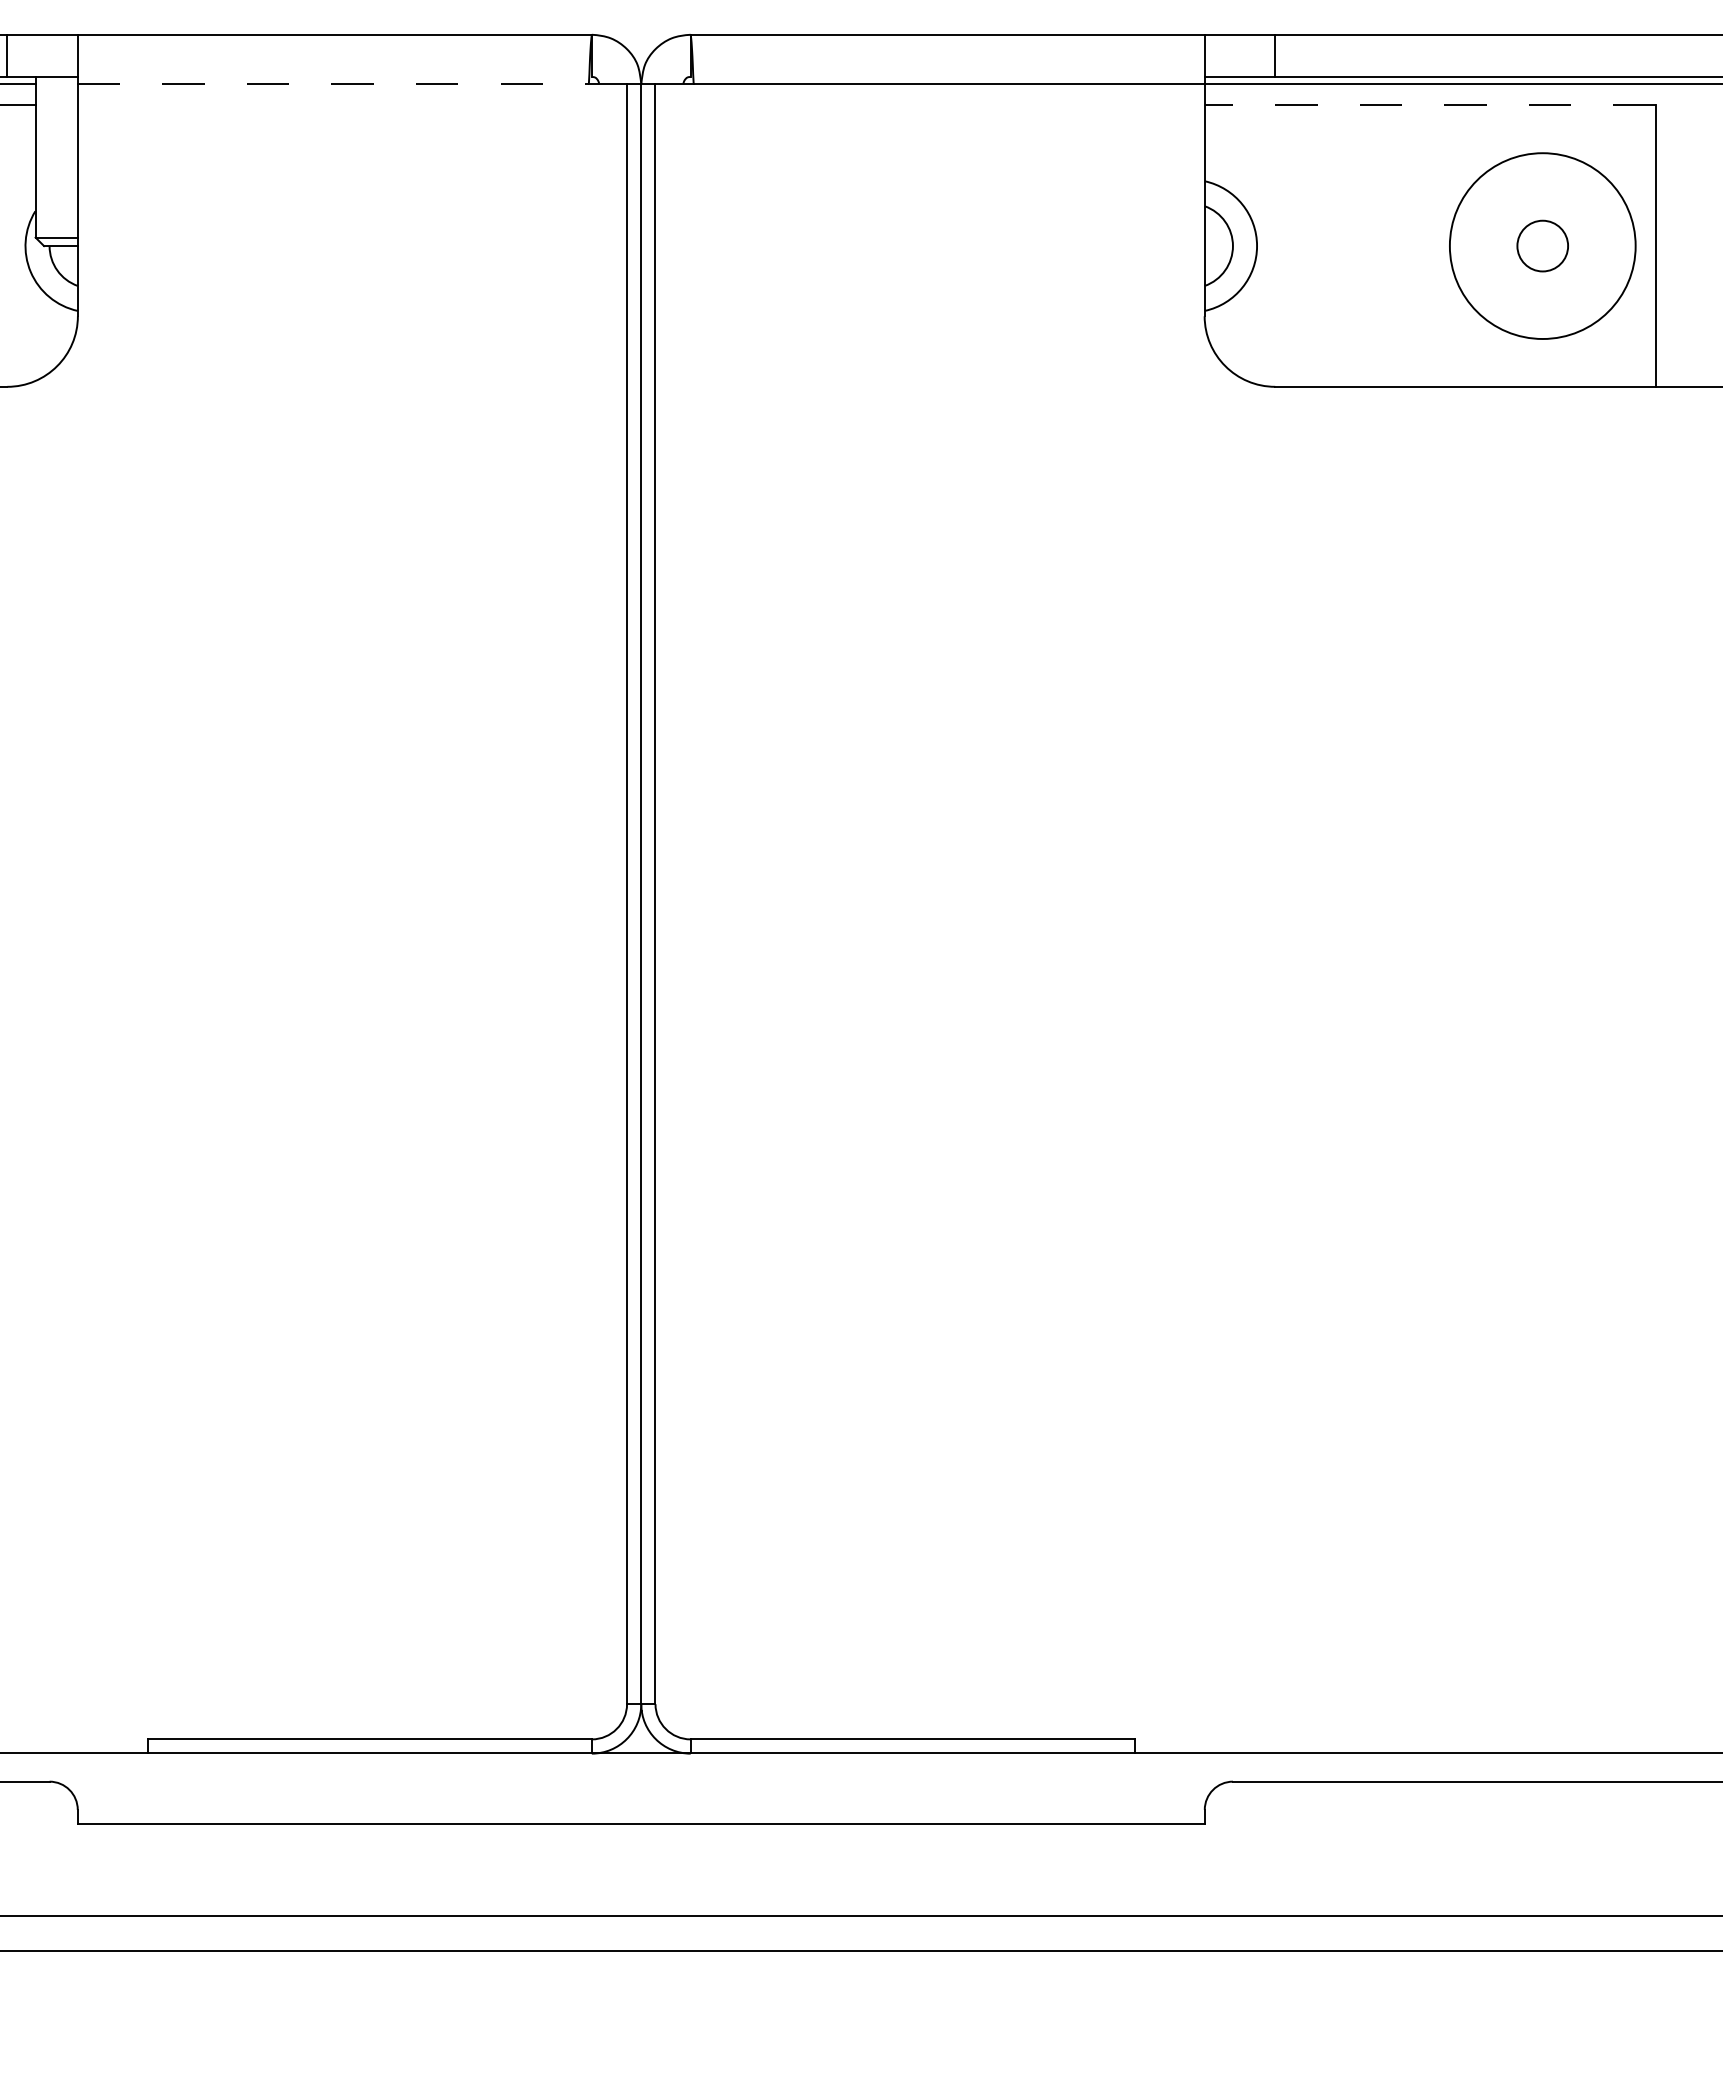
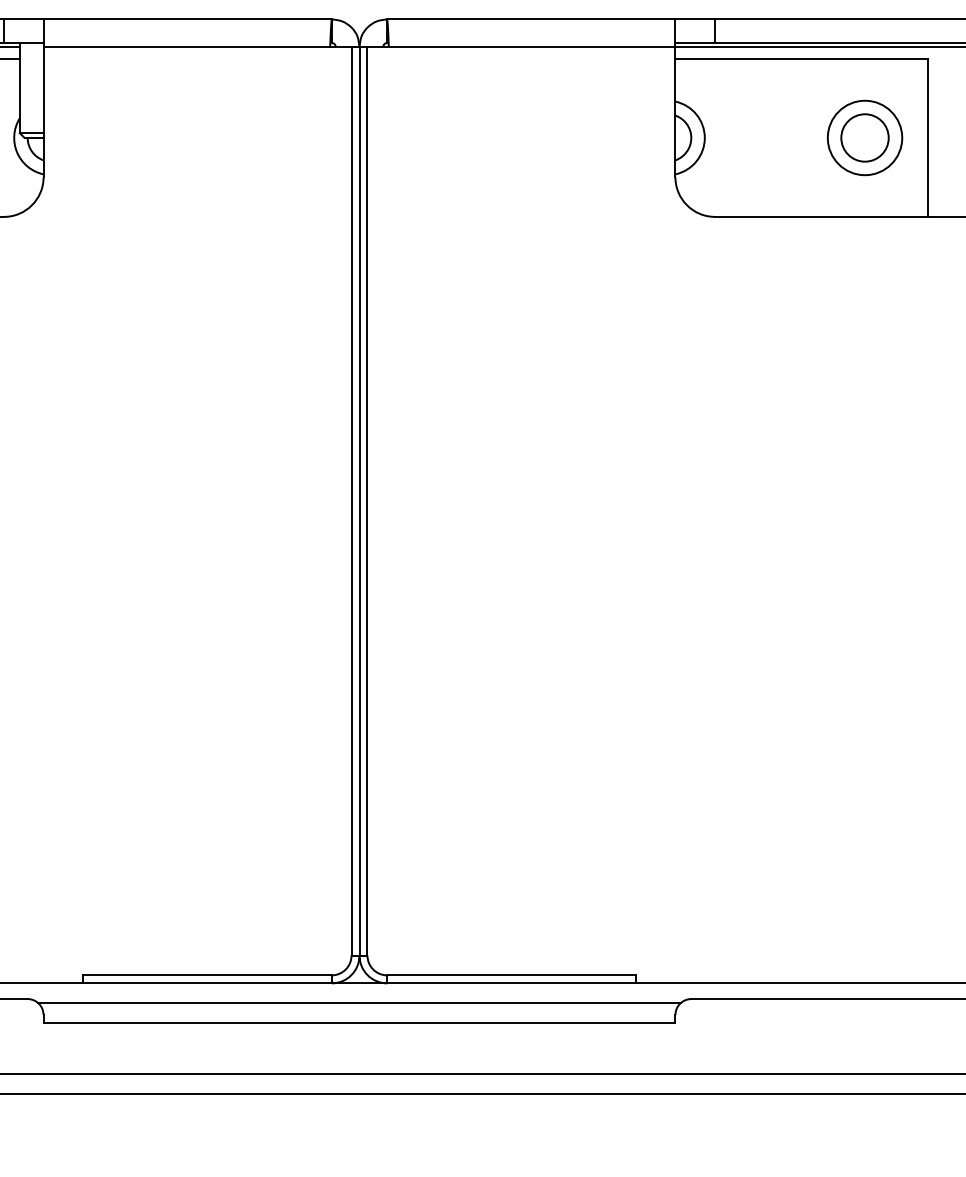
line: (334, 82) -> (187, 46), dashed -> solid
line: (1429, 104) -> (801, 58), dashed -> solid
circle: (1541, 245) -> (864, 137), size x0.71
circle: (1541, 245) -> (864, 137), size x1.67
line: (641, 1789) -> (359, 1003), added

